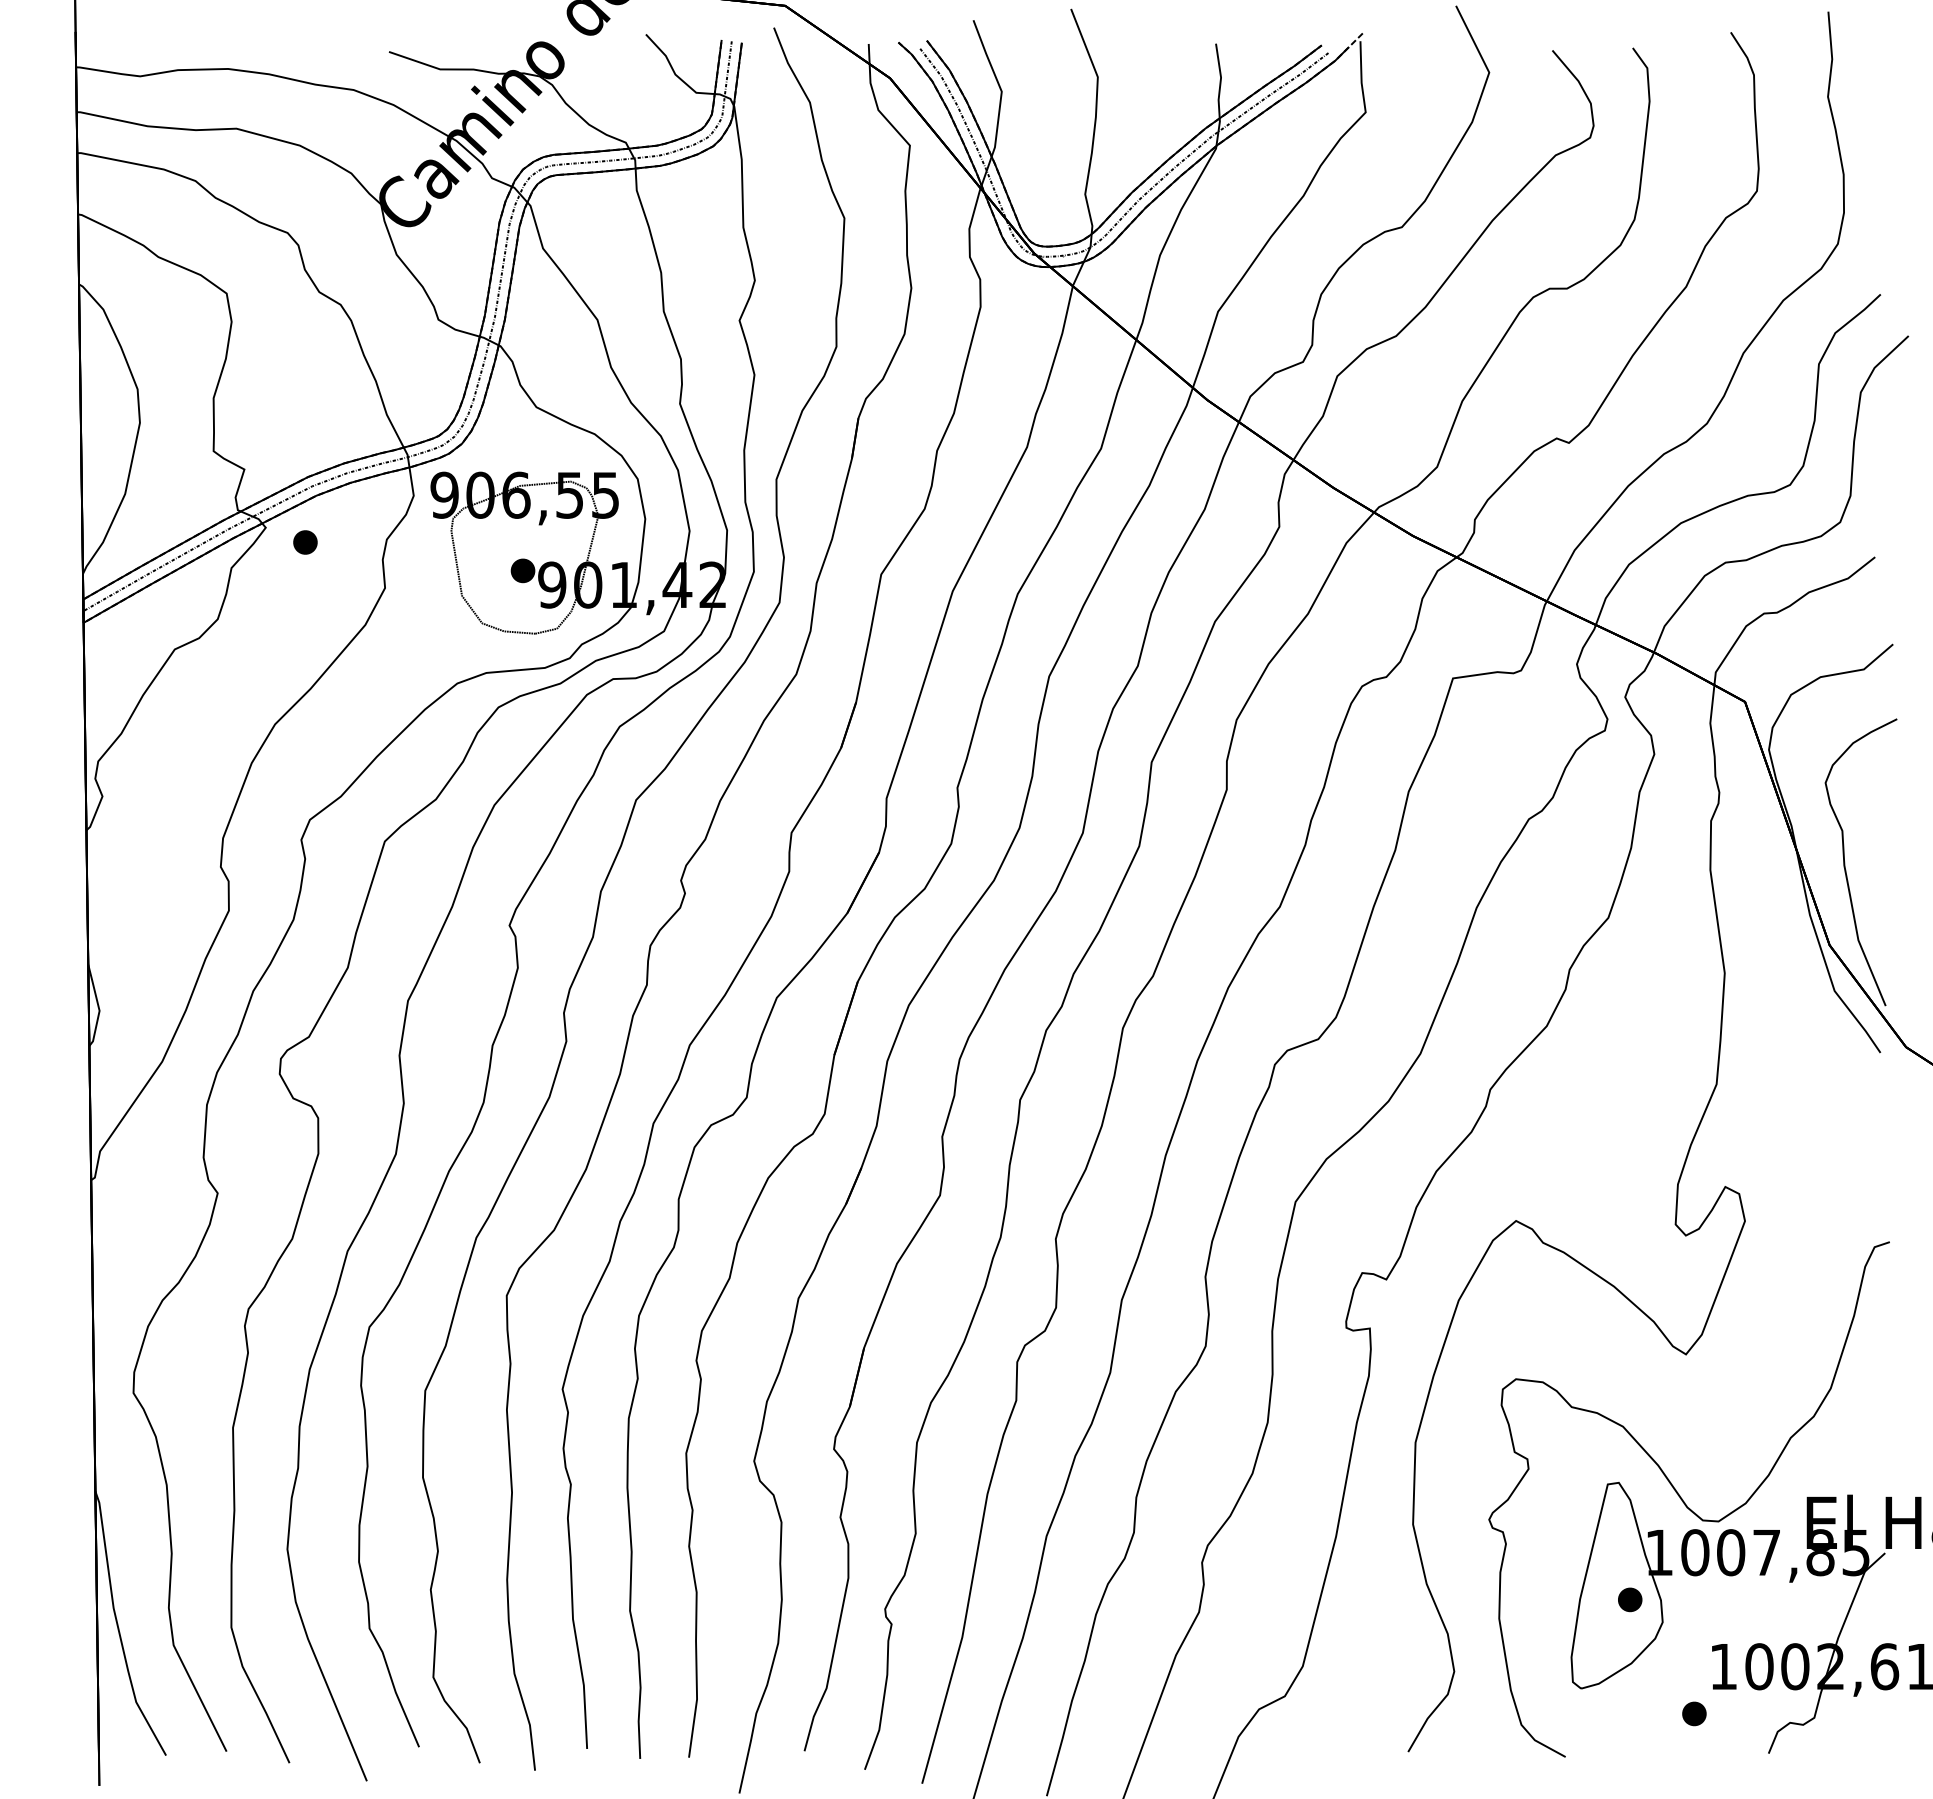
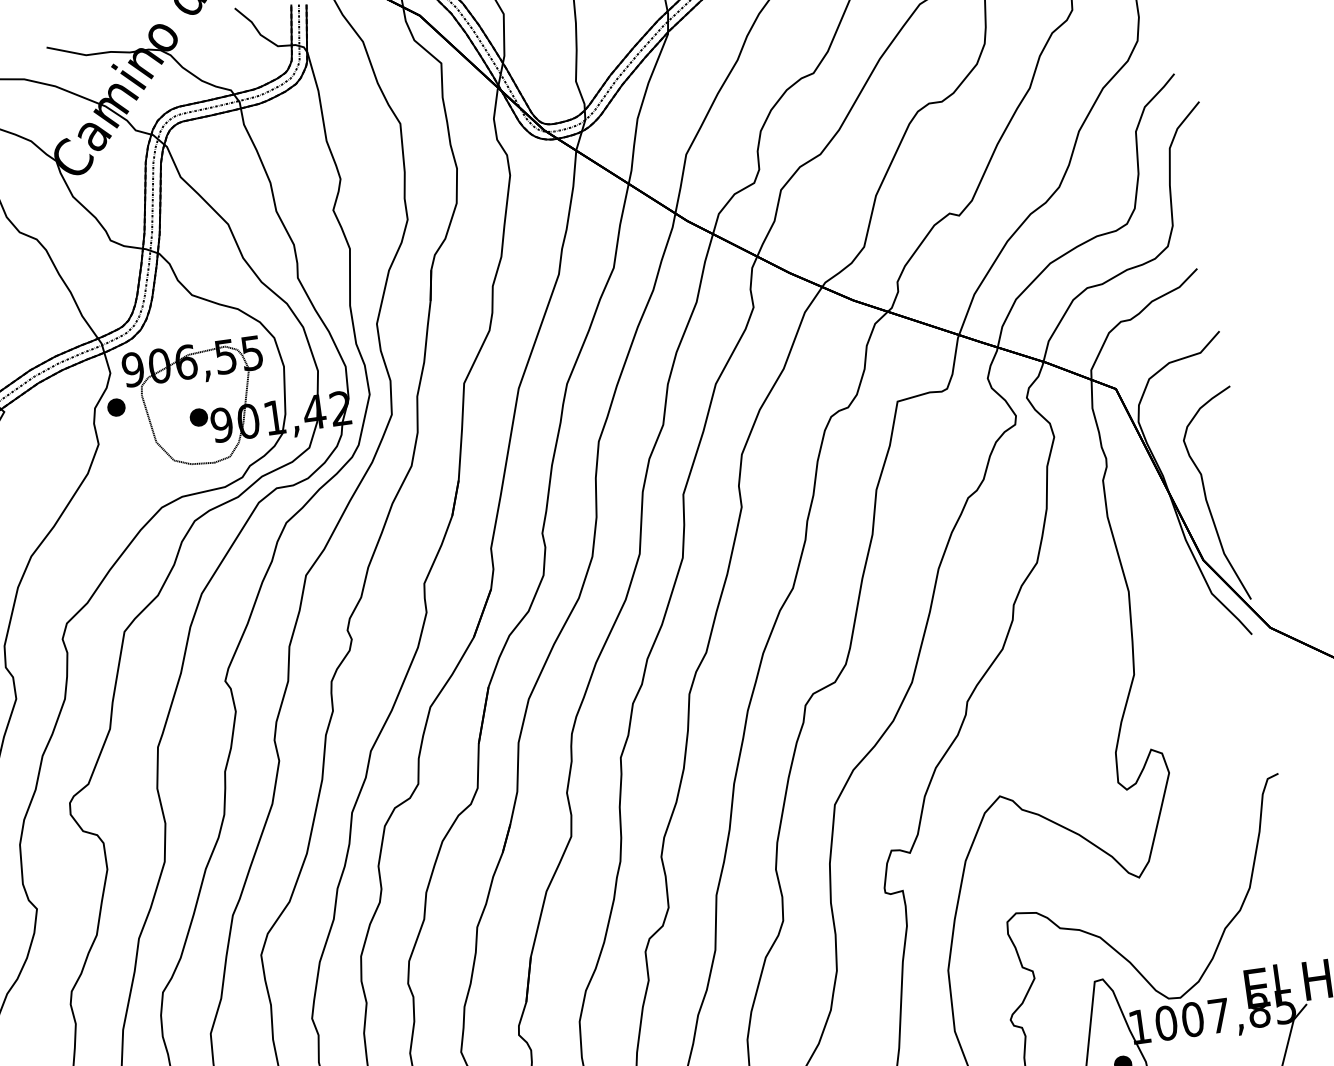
part: (305, 542) -> (116, 407), moved

